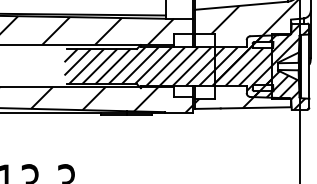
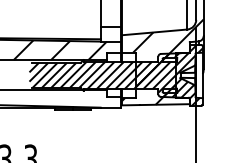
hatch: (111, 99) -> (62, 98), removed

